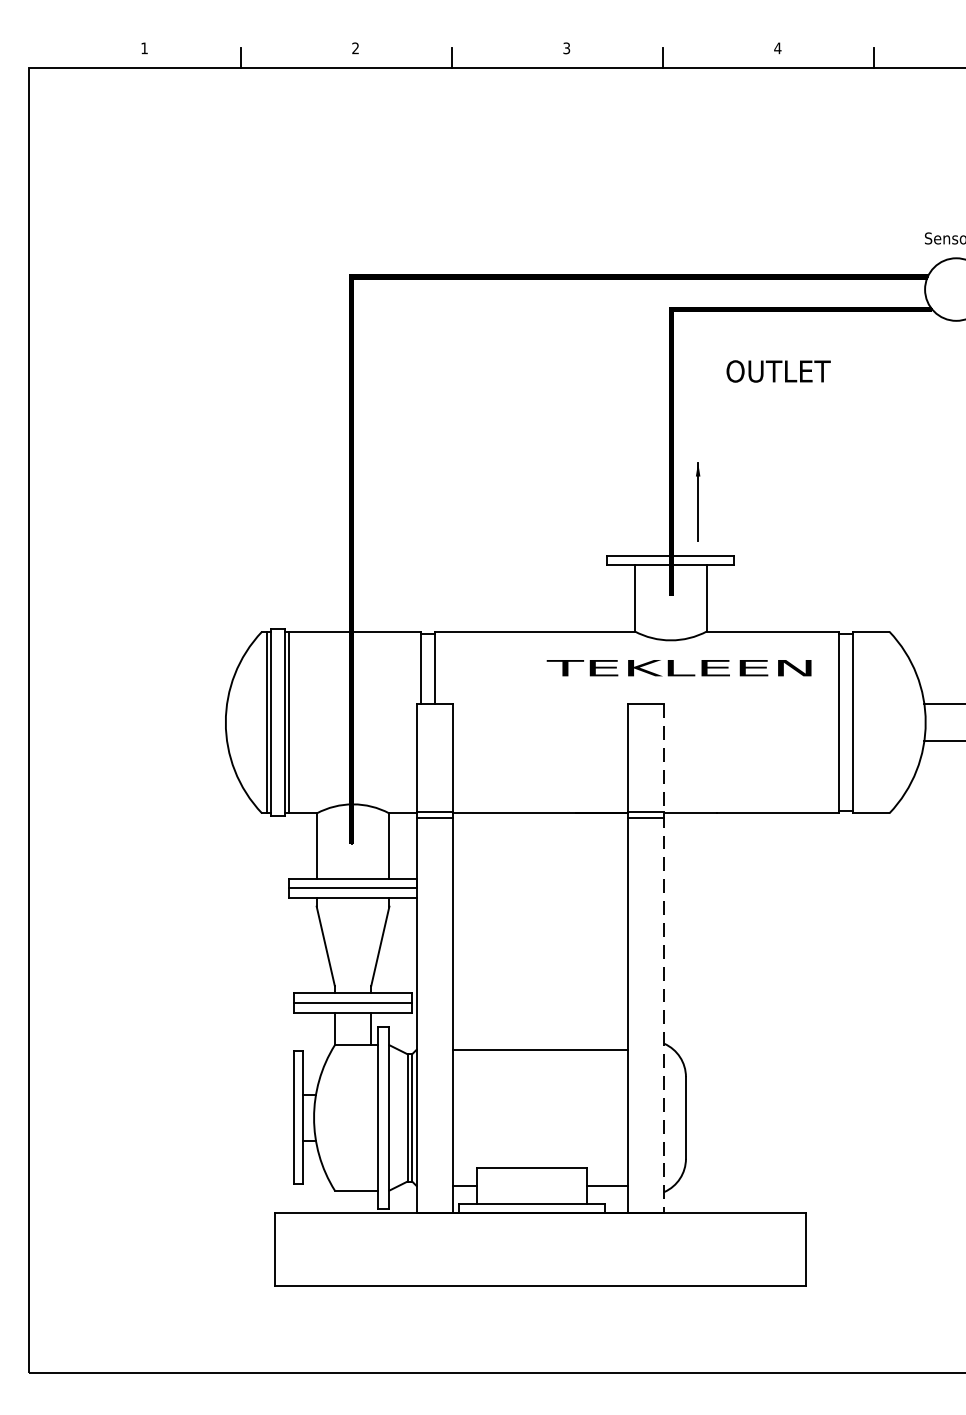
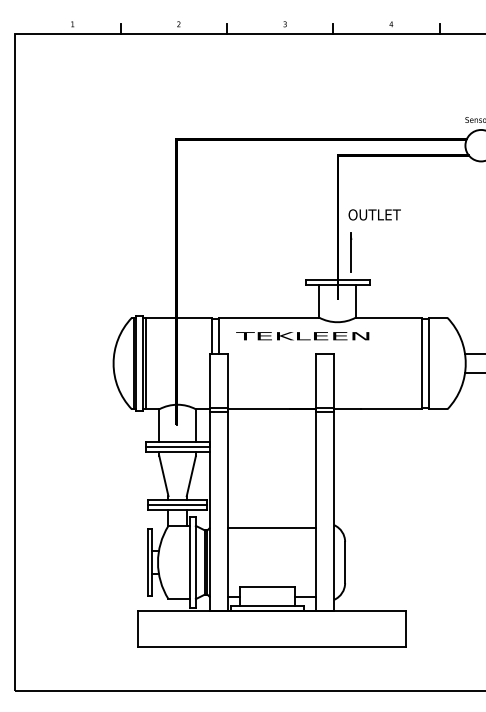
text: (778, 370) -> (374, 214), moved
part: (678, 668) -> (302, 336), moved
line: (664, 958) -> (334, 482), dashed -> solid

